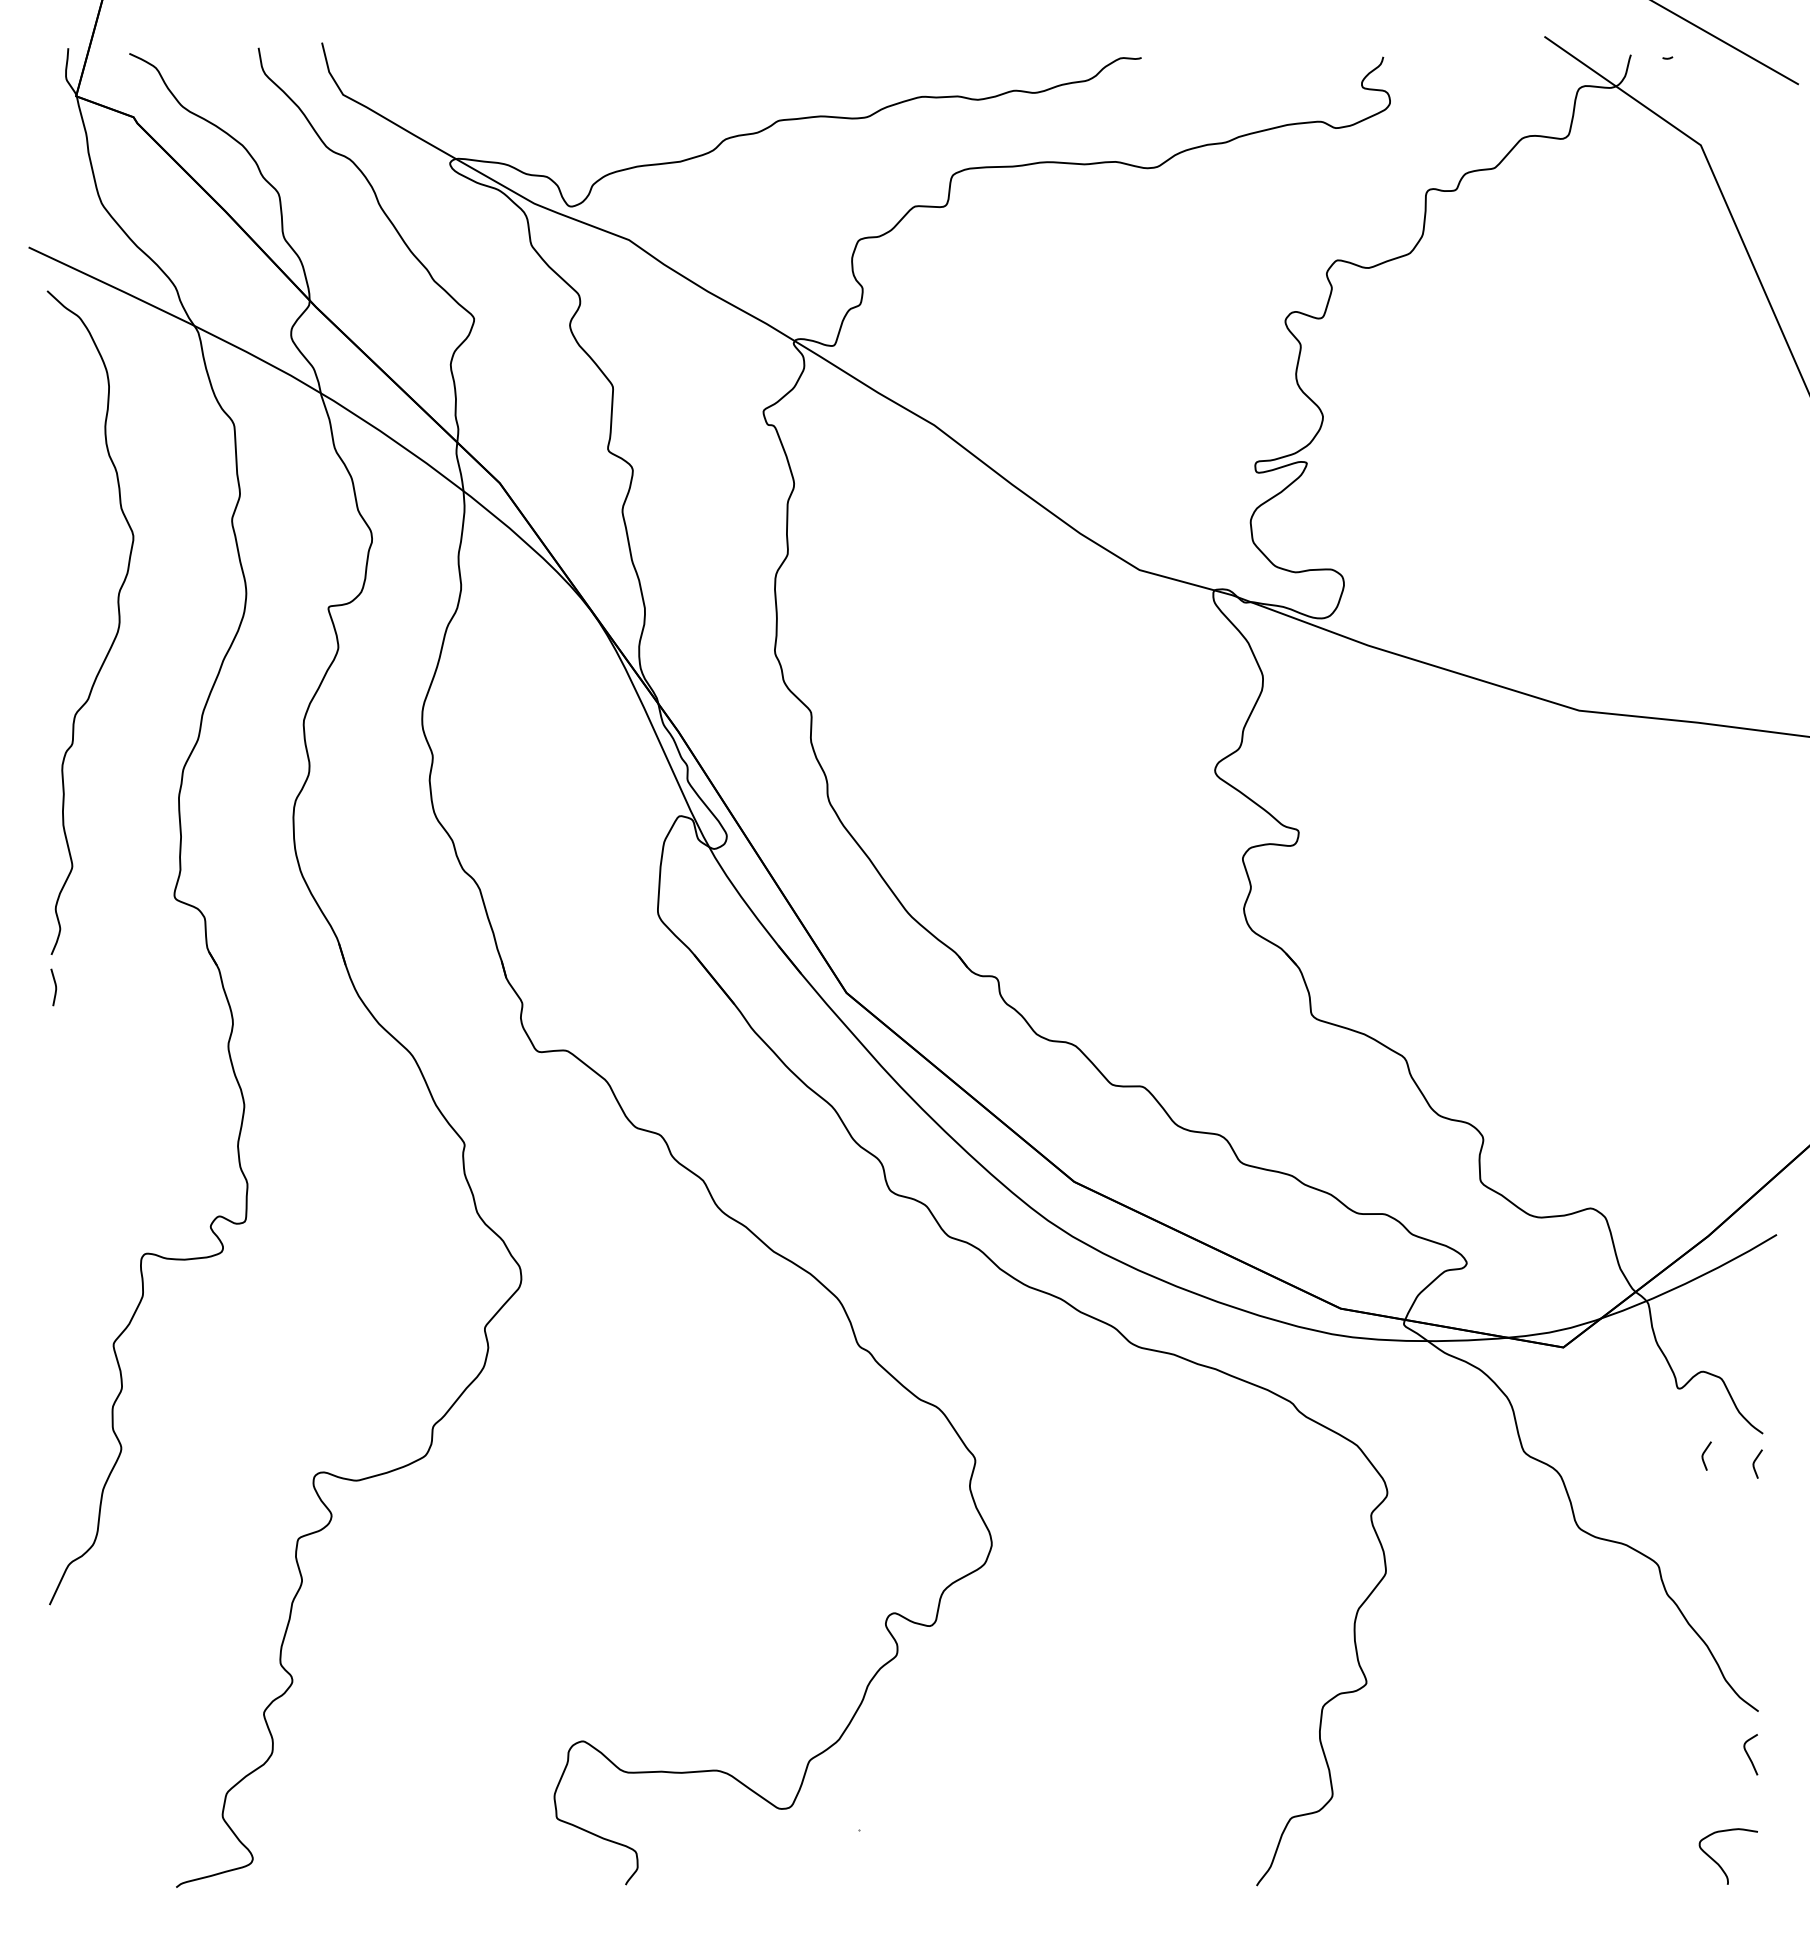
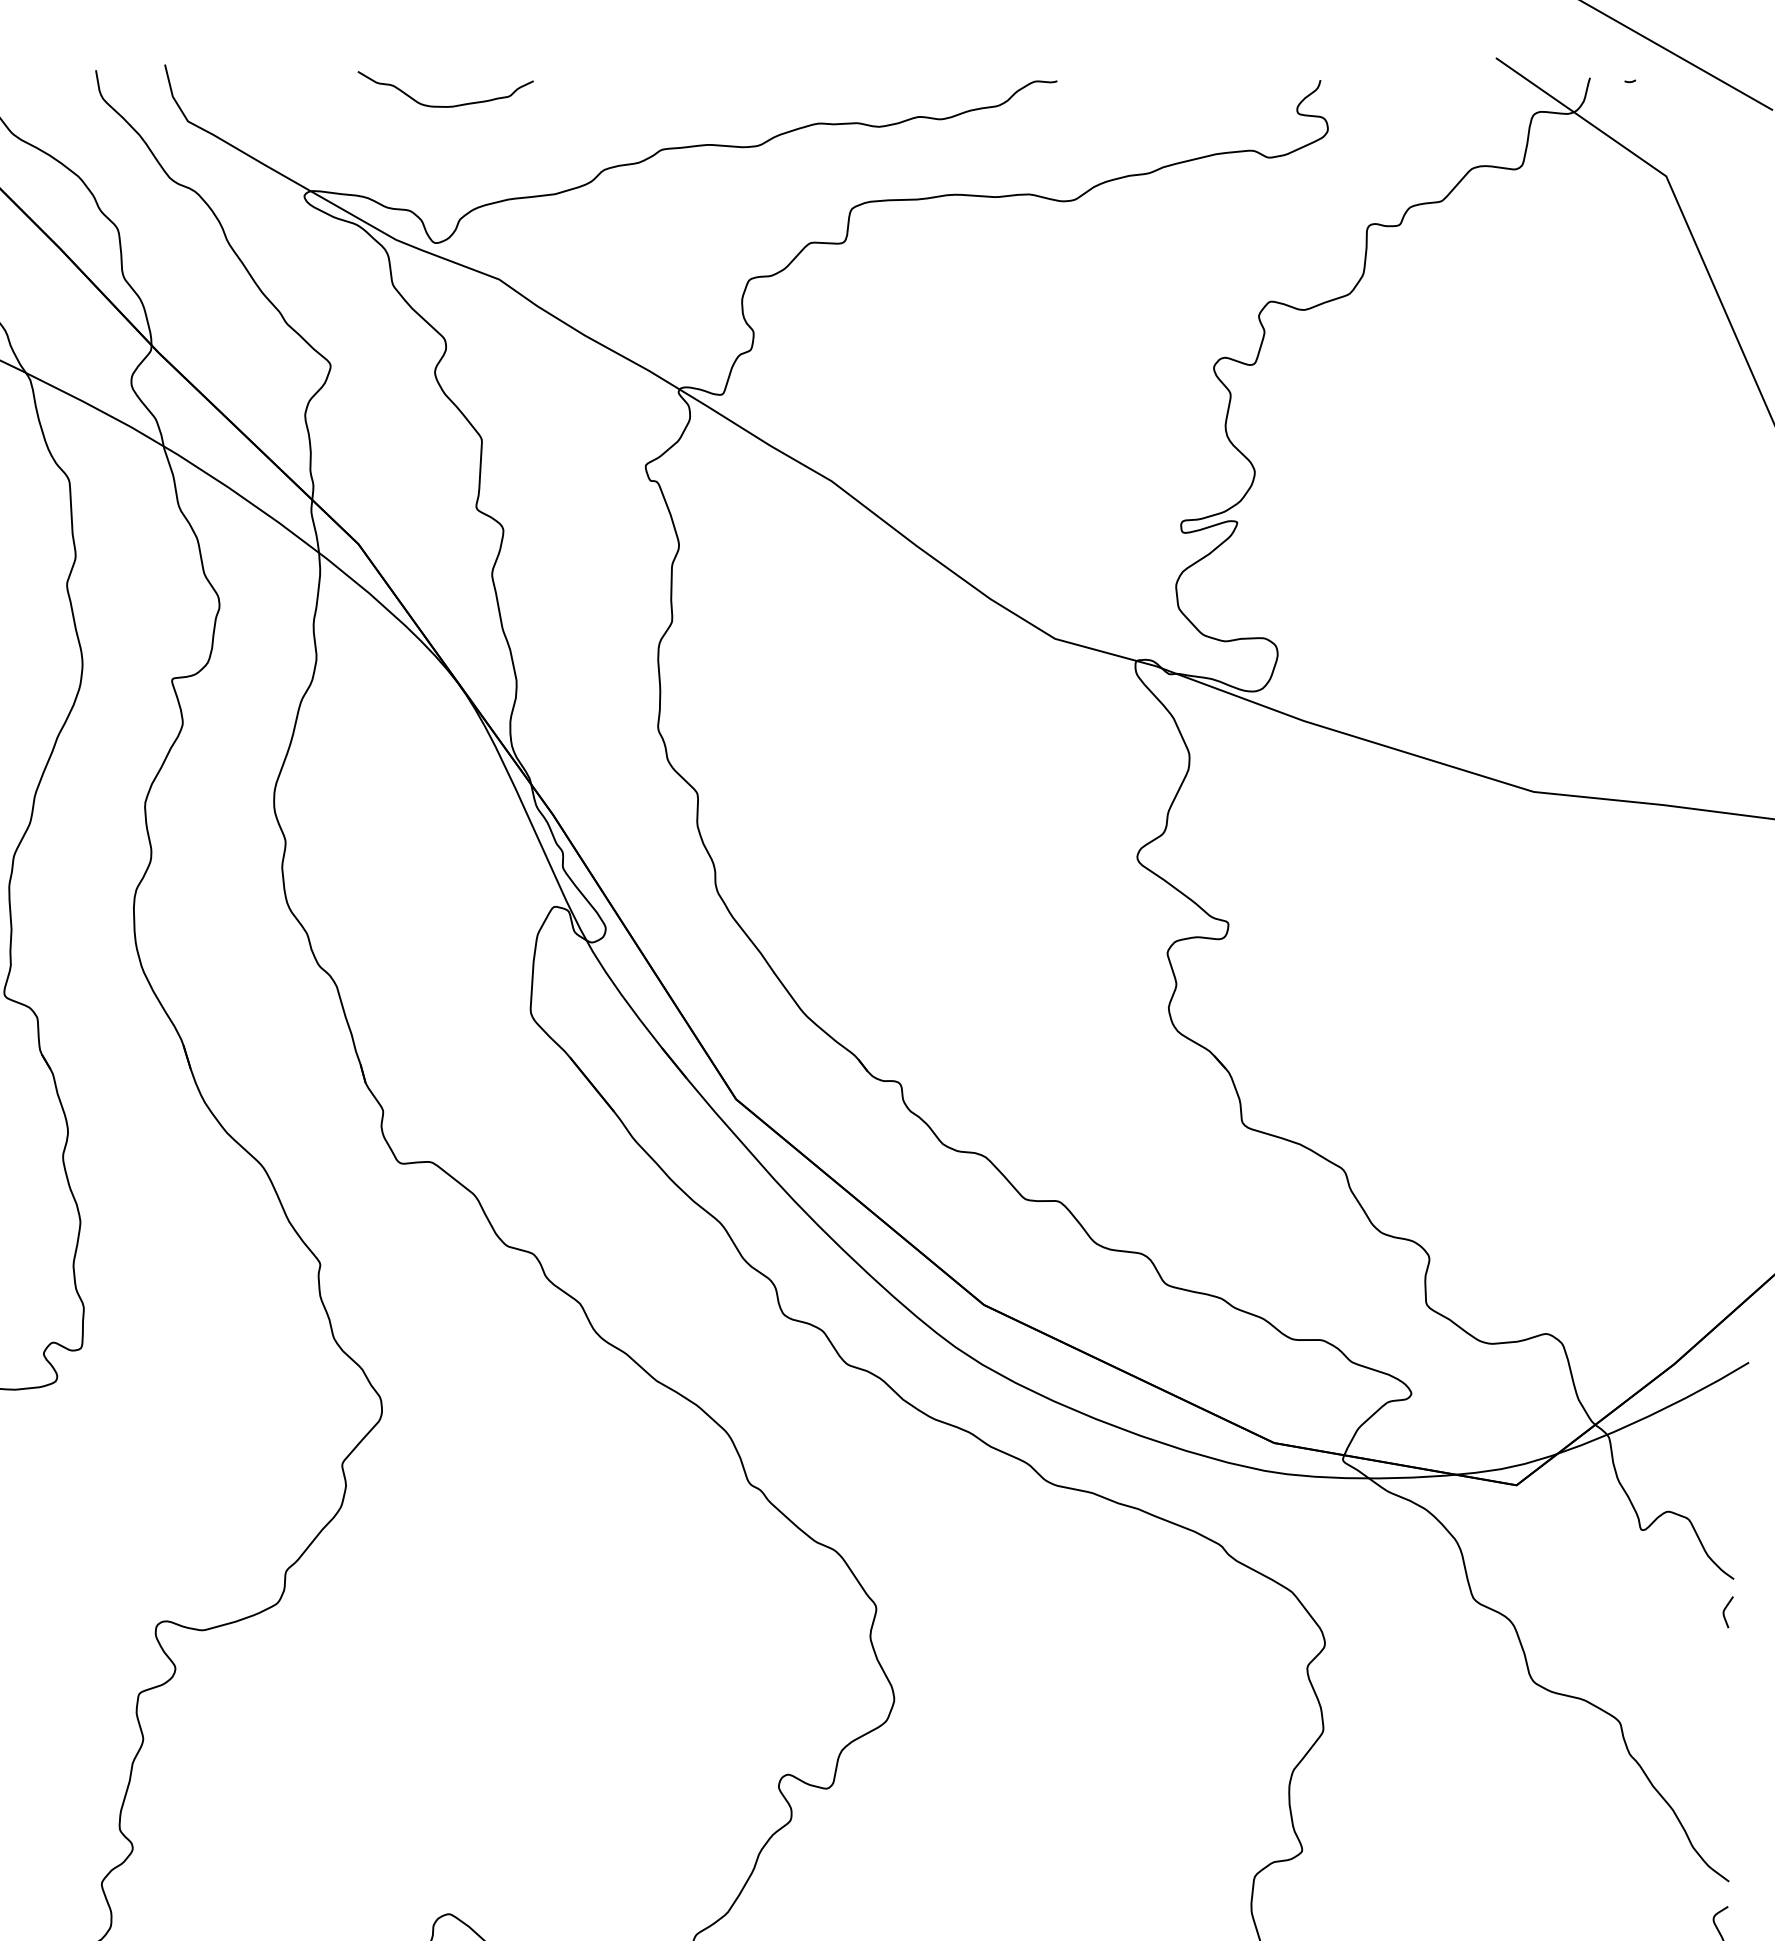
curve: (579, 80) -> (445, 105), added
curve: (1704, 1453) -> (1670, 1600), removed

